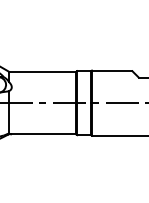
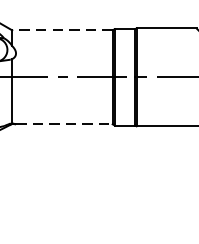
line: (42, 71) -> (62, 29), solid -> dashed
line: (44, 134) -> (65, 124), solid -> dashed

